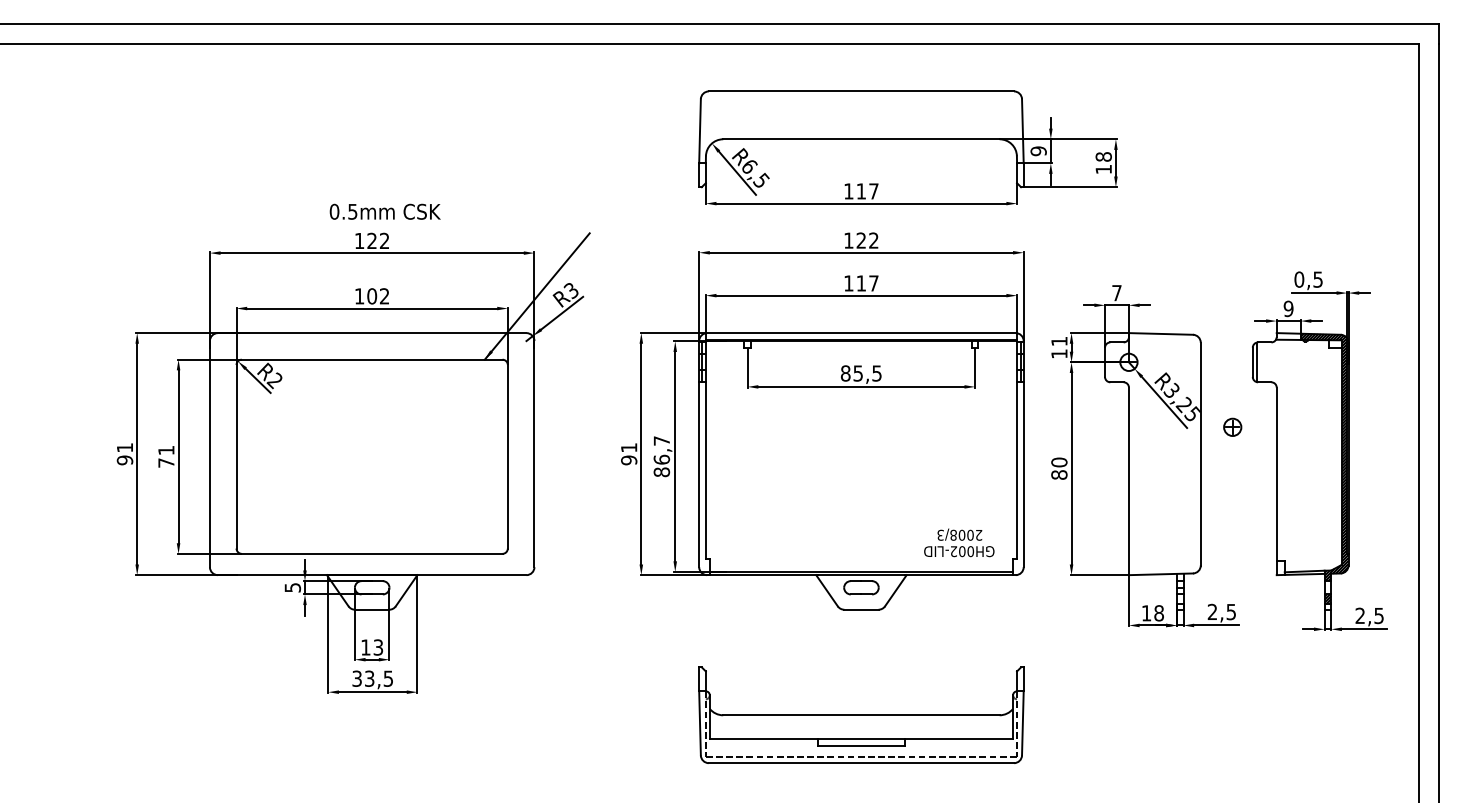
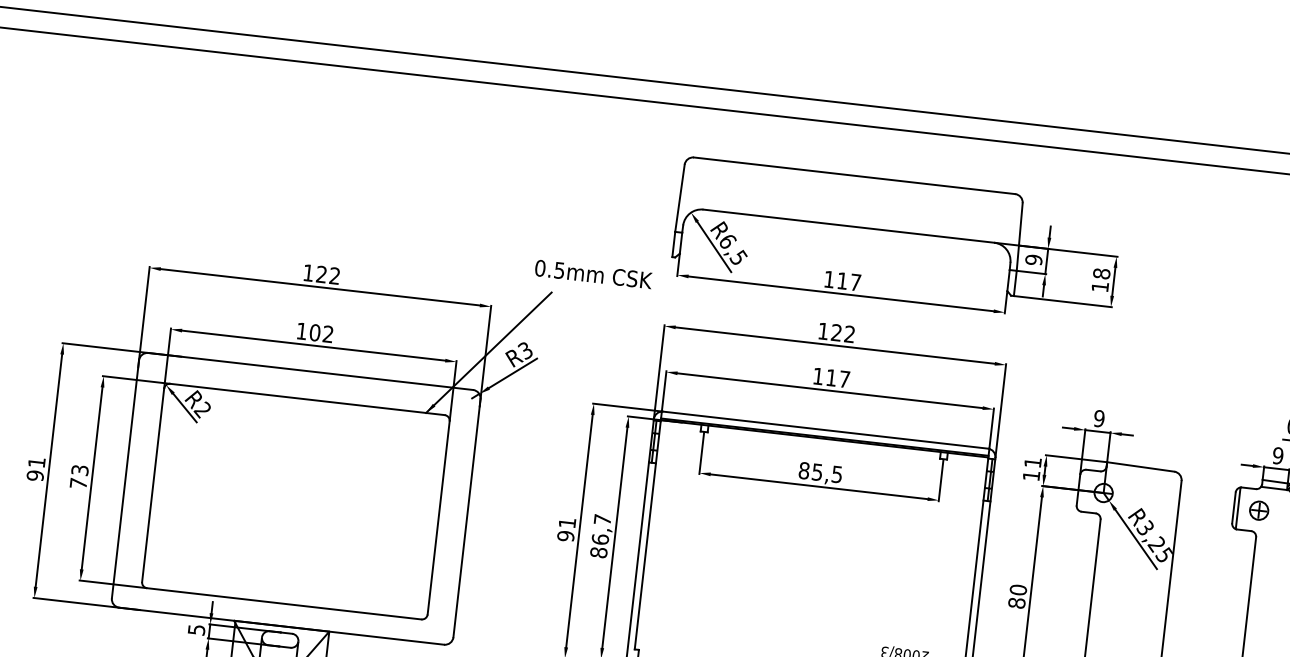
text: (384, 211) -> (592, 274), moved
text: (1116, 293) -> (1098, 419), 7 -> 9
part: (1232, 426) -> (1259, 509), moved
text: (166, 450) -> (80, 470), 71 -> 73

